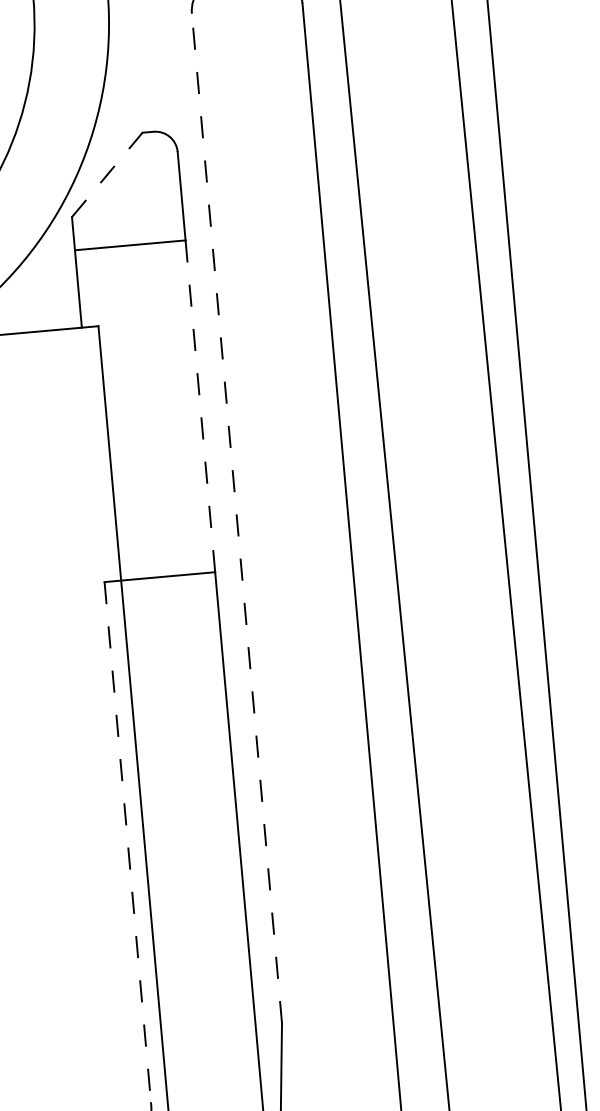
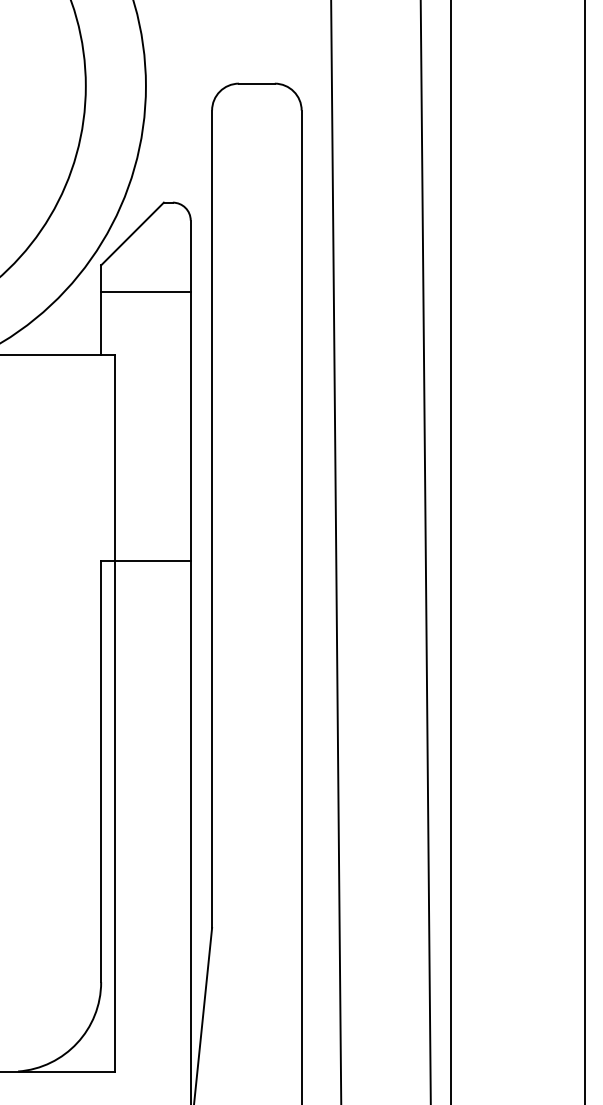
line: (107, 174) -> (132, 233), dashed -> solid
line: (200, 406) -> (190, 426), dashed -> solid
line: (237, 518) -> (212, 519), dashed -> solid
line: (128, 842) -> (101, 771), dashed -> solid

